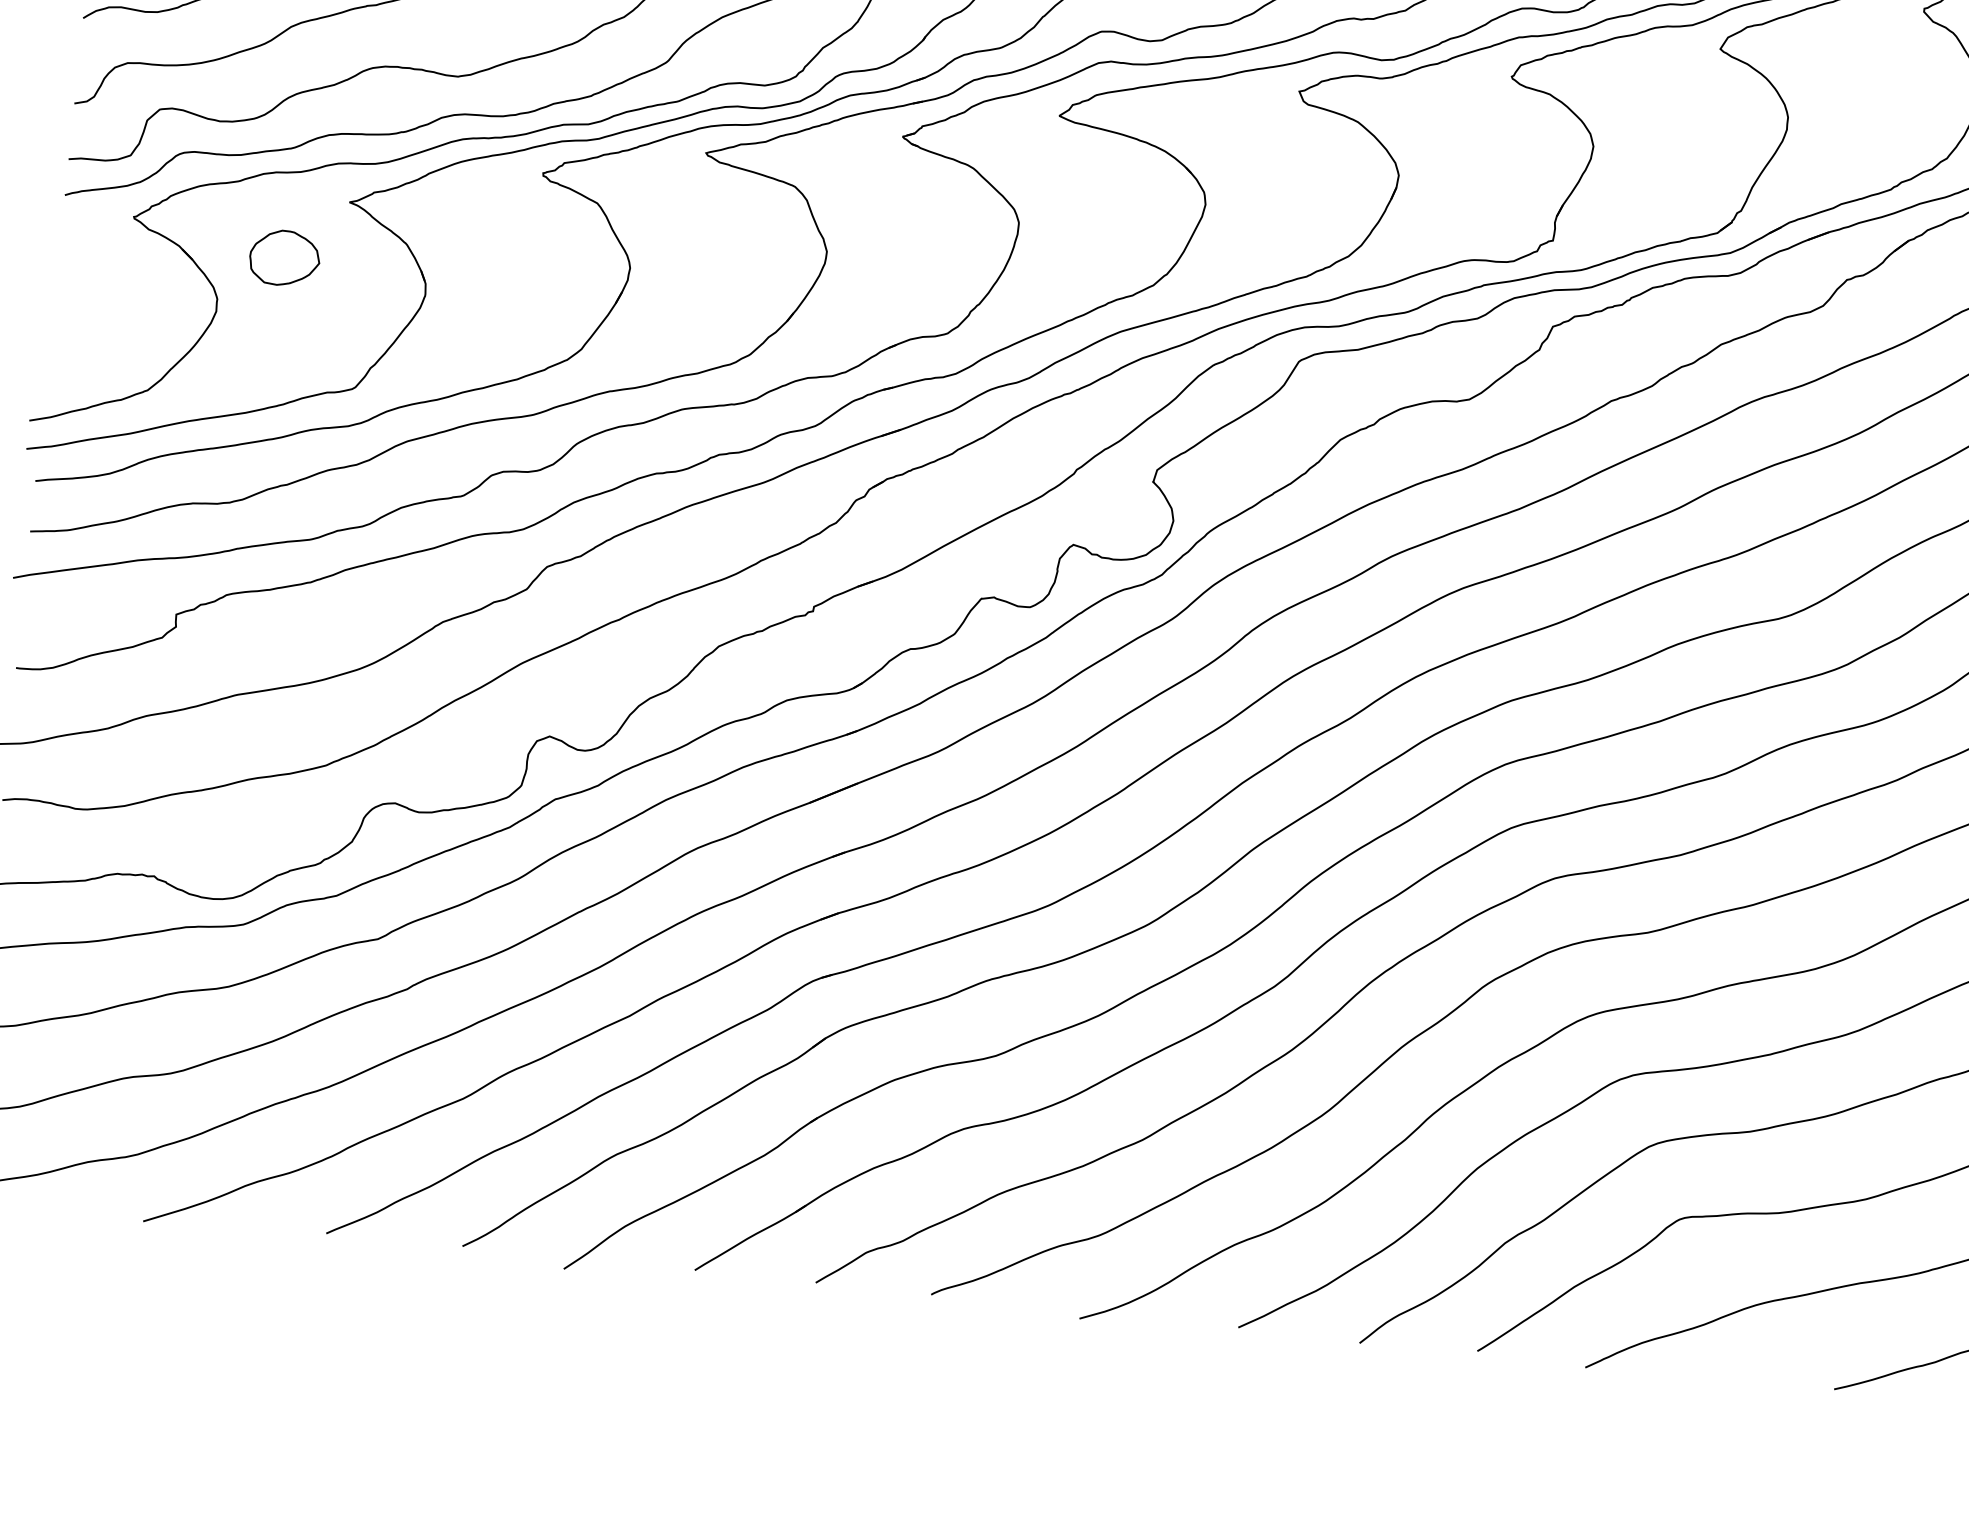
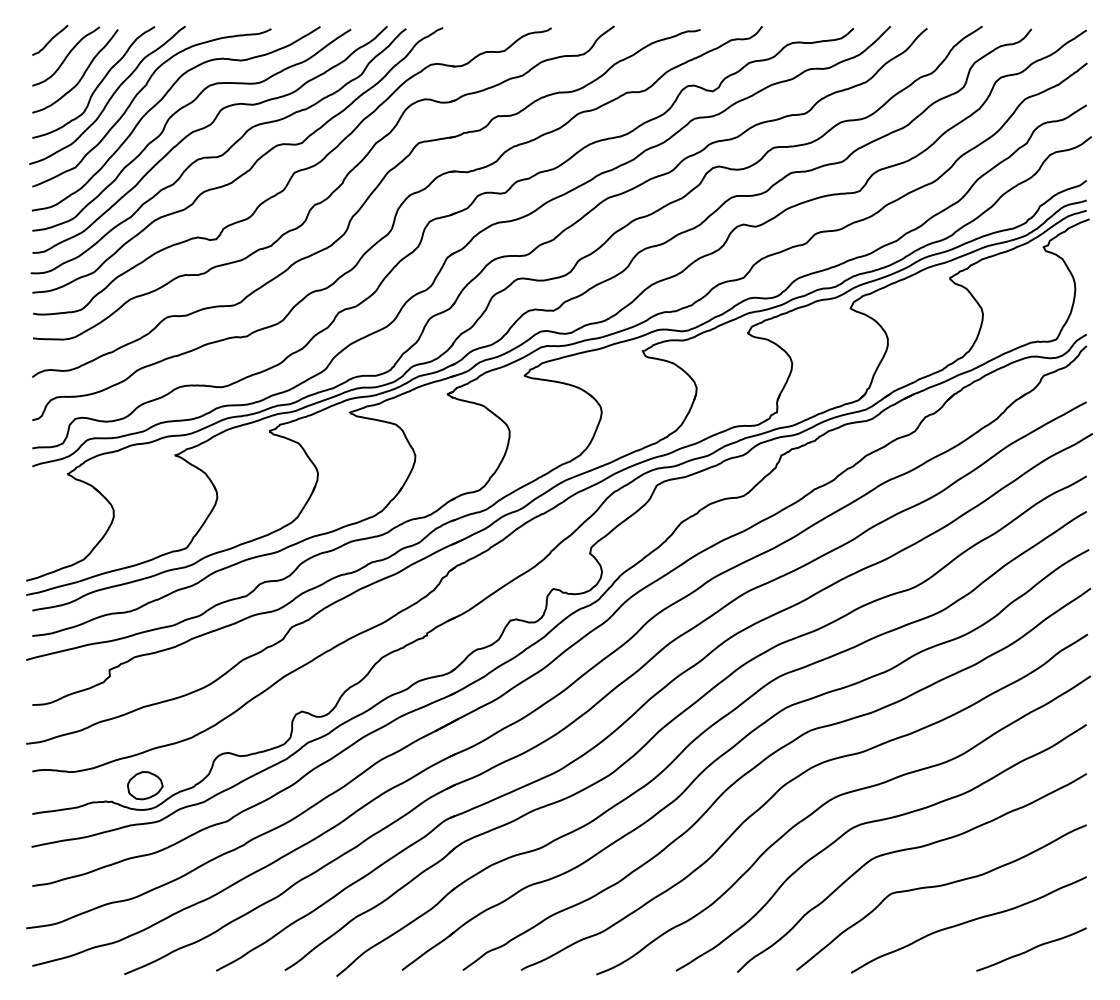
part: (285, 257) -> (145, 785), moved

